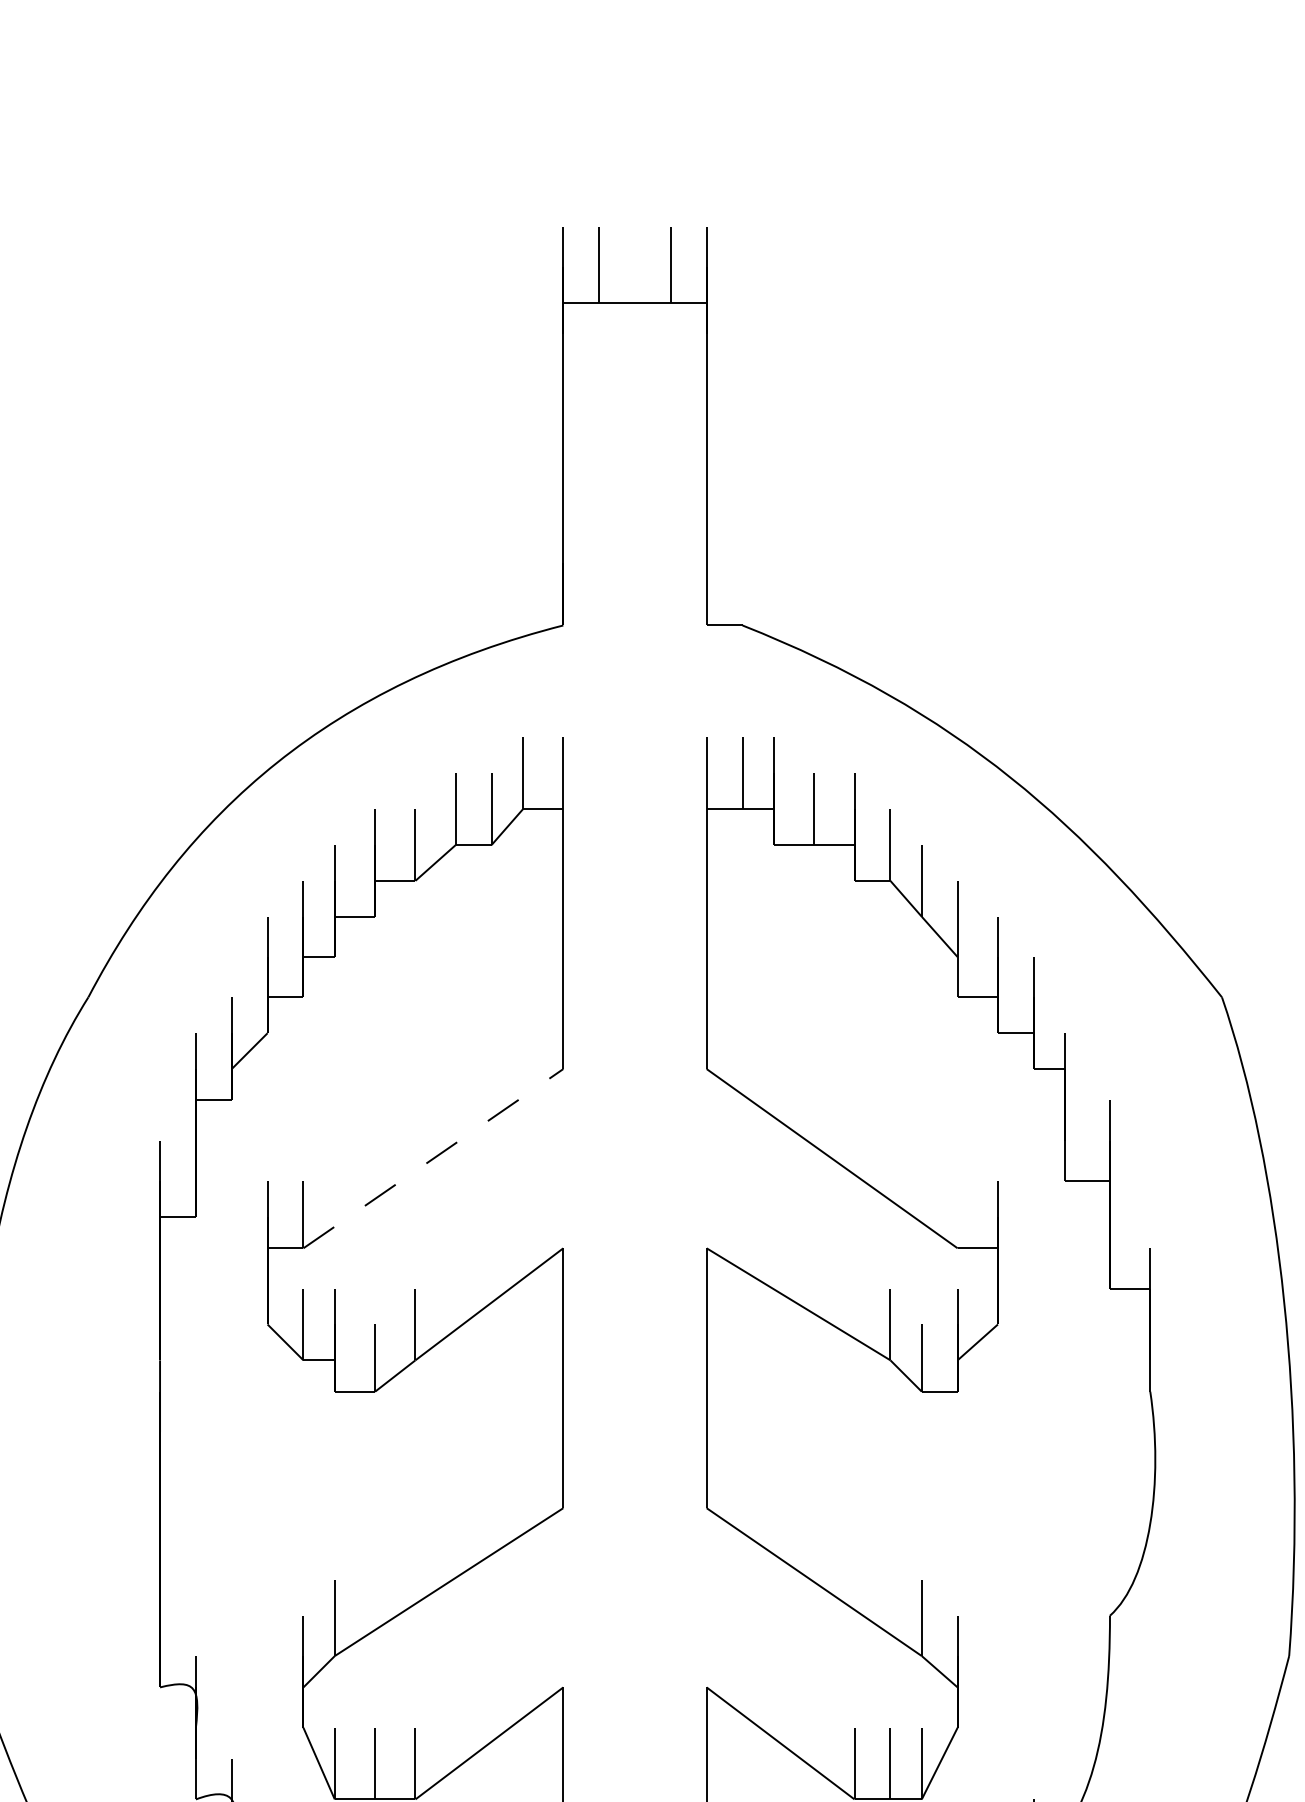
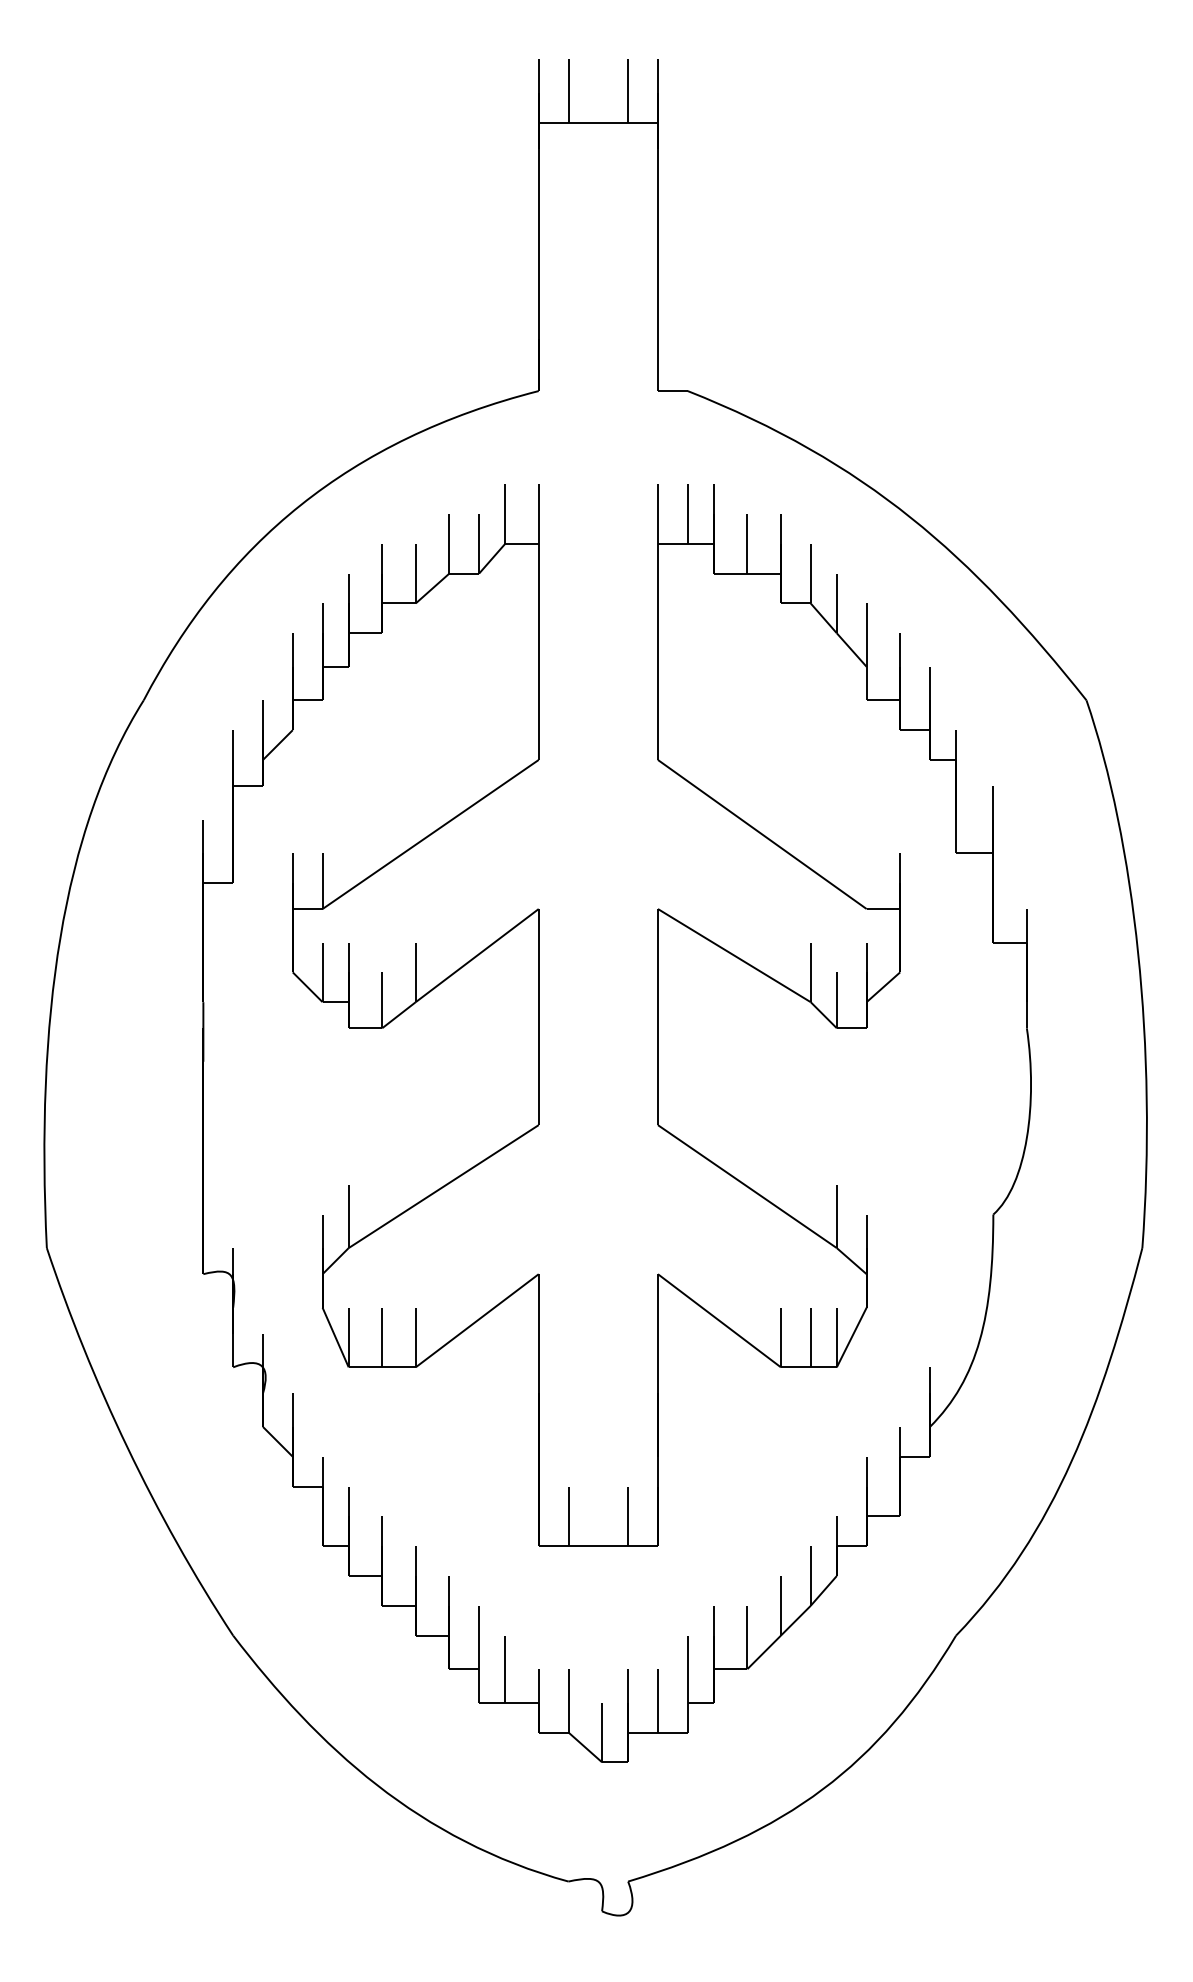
line: (434, 1158) -> (431, 834), dashed -> solid

